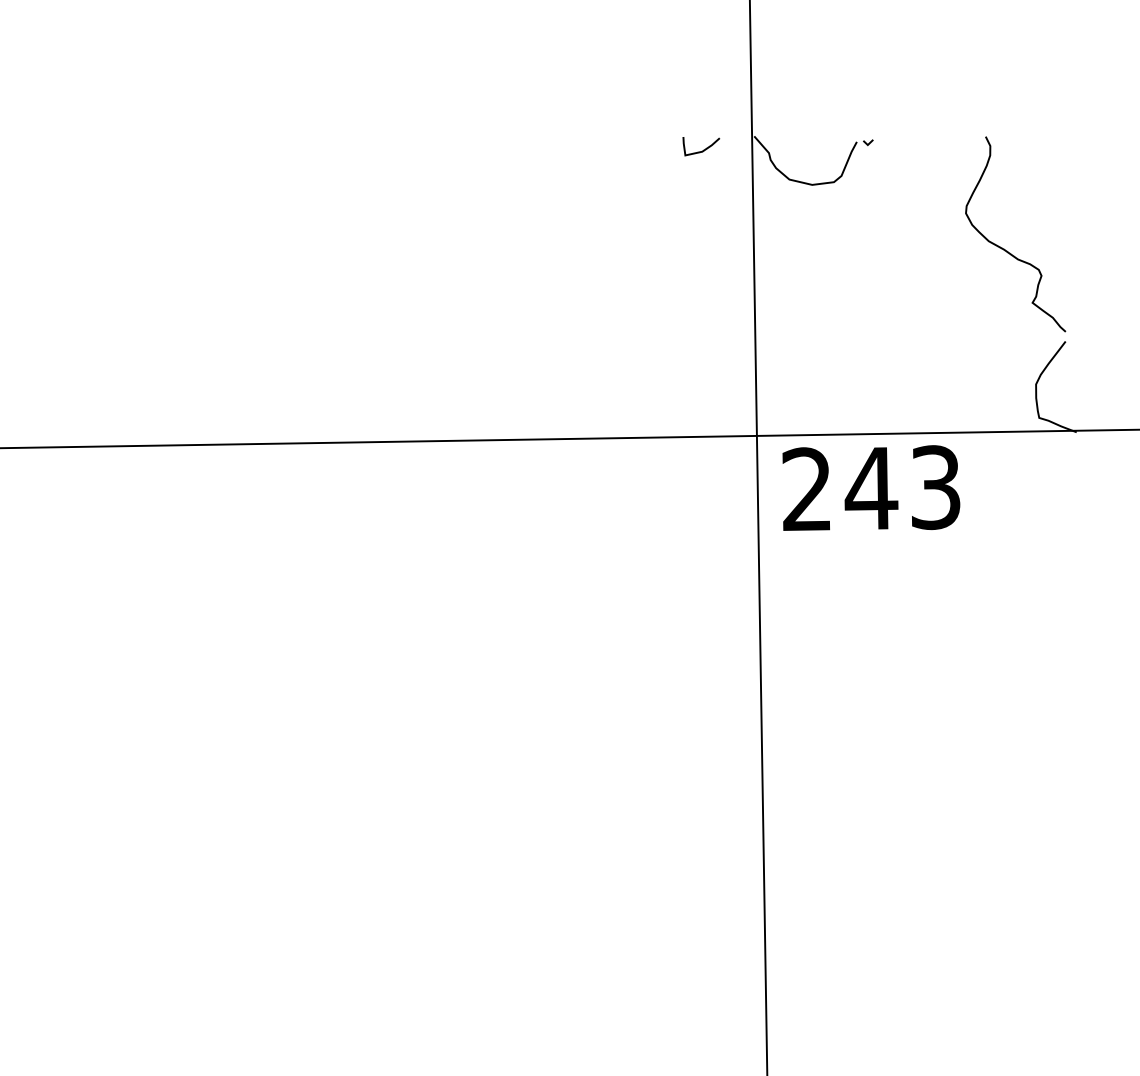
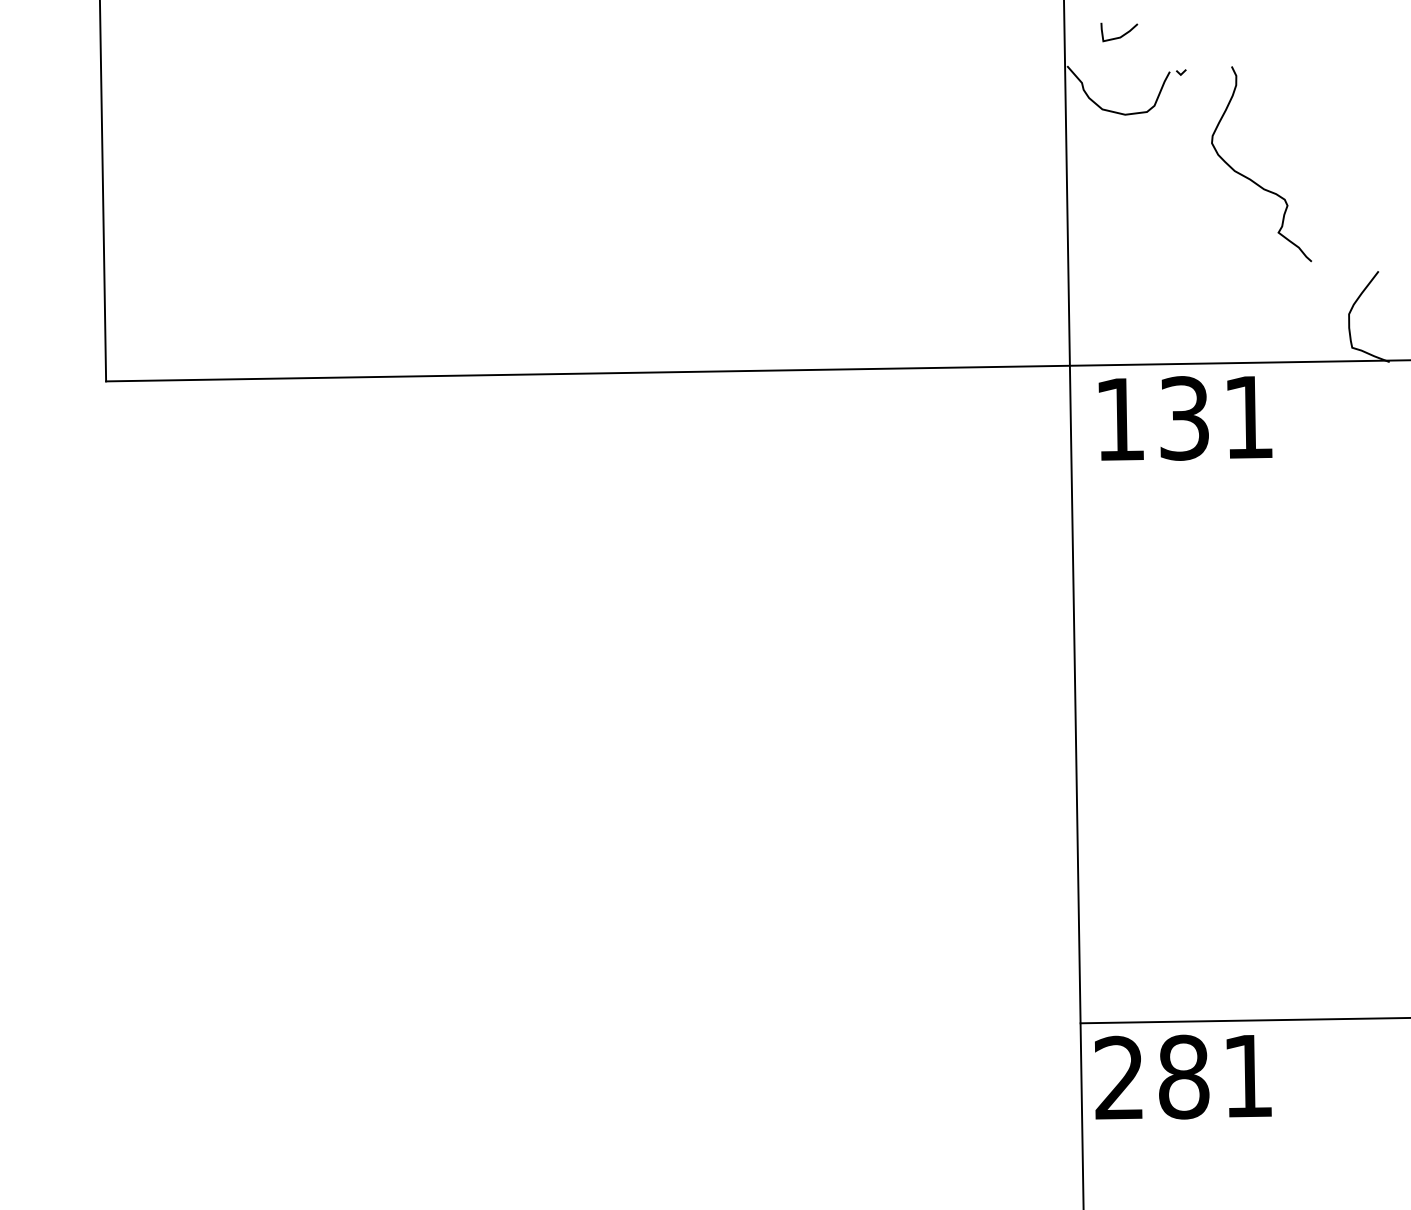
curve: (704, 148) -> (1122, 34), moved
curve: (1004, 248) -> (1250, 178), moved
text: (871, 487) -> (1184, 417), 243 -> 131

